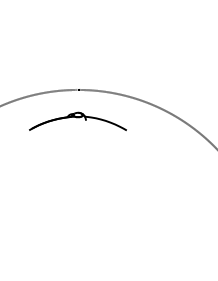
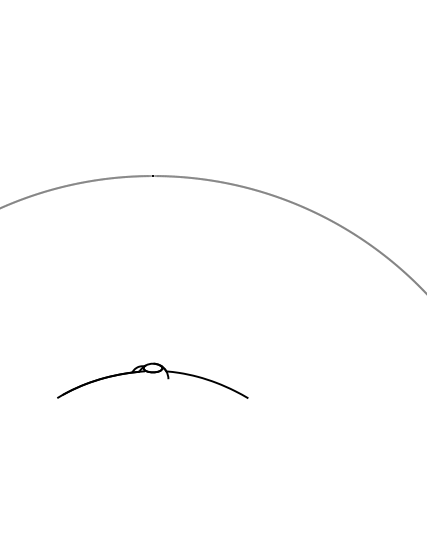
part: (77, 120) -> (151, 378), moved

